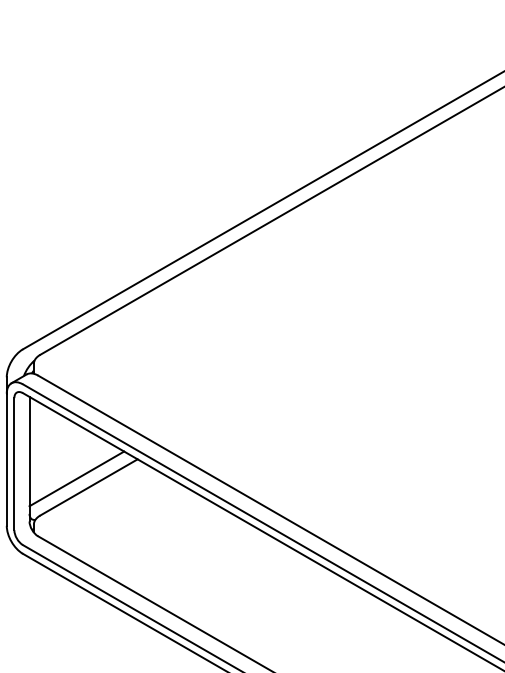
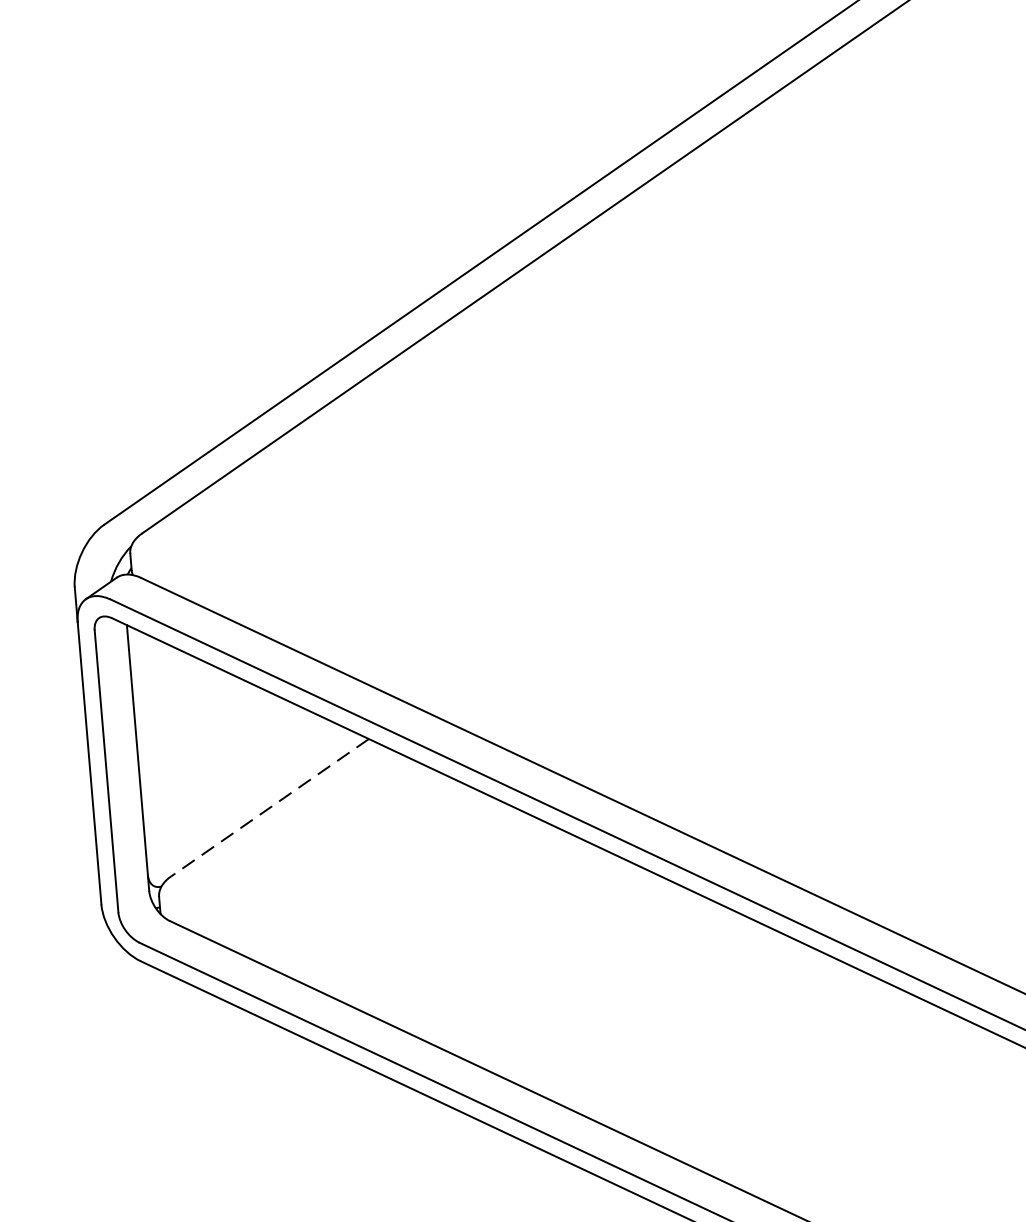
line: (76, 478) -> (241, 790), removed
line: (88, 487) -> (268, 807), solid -> dashed

